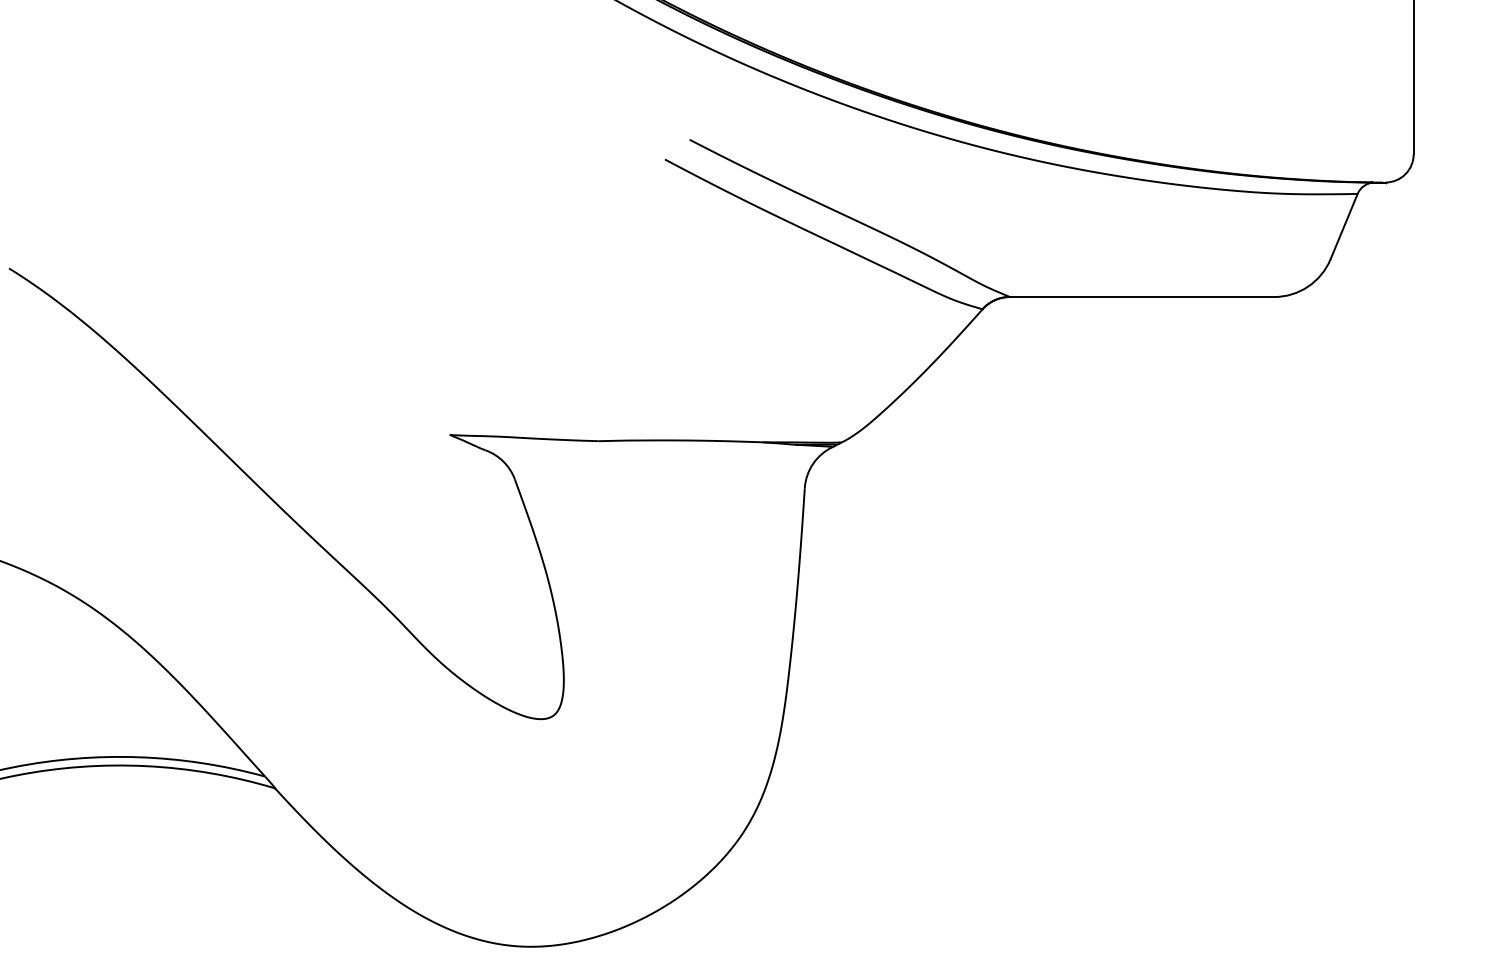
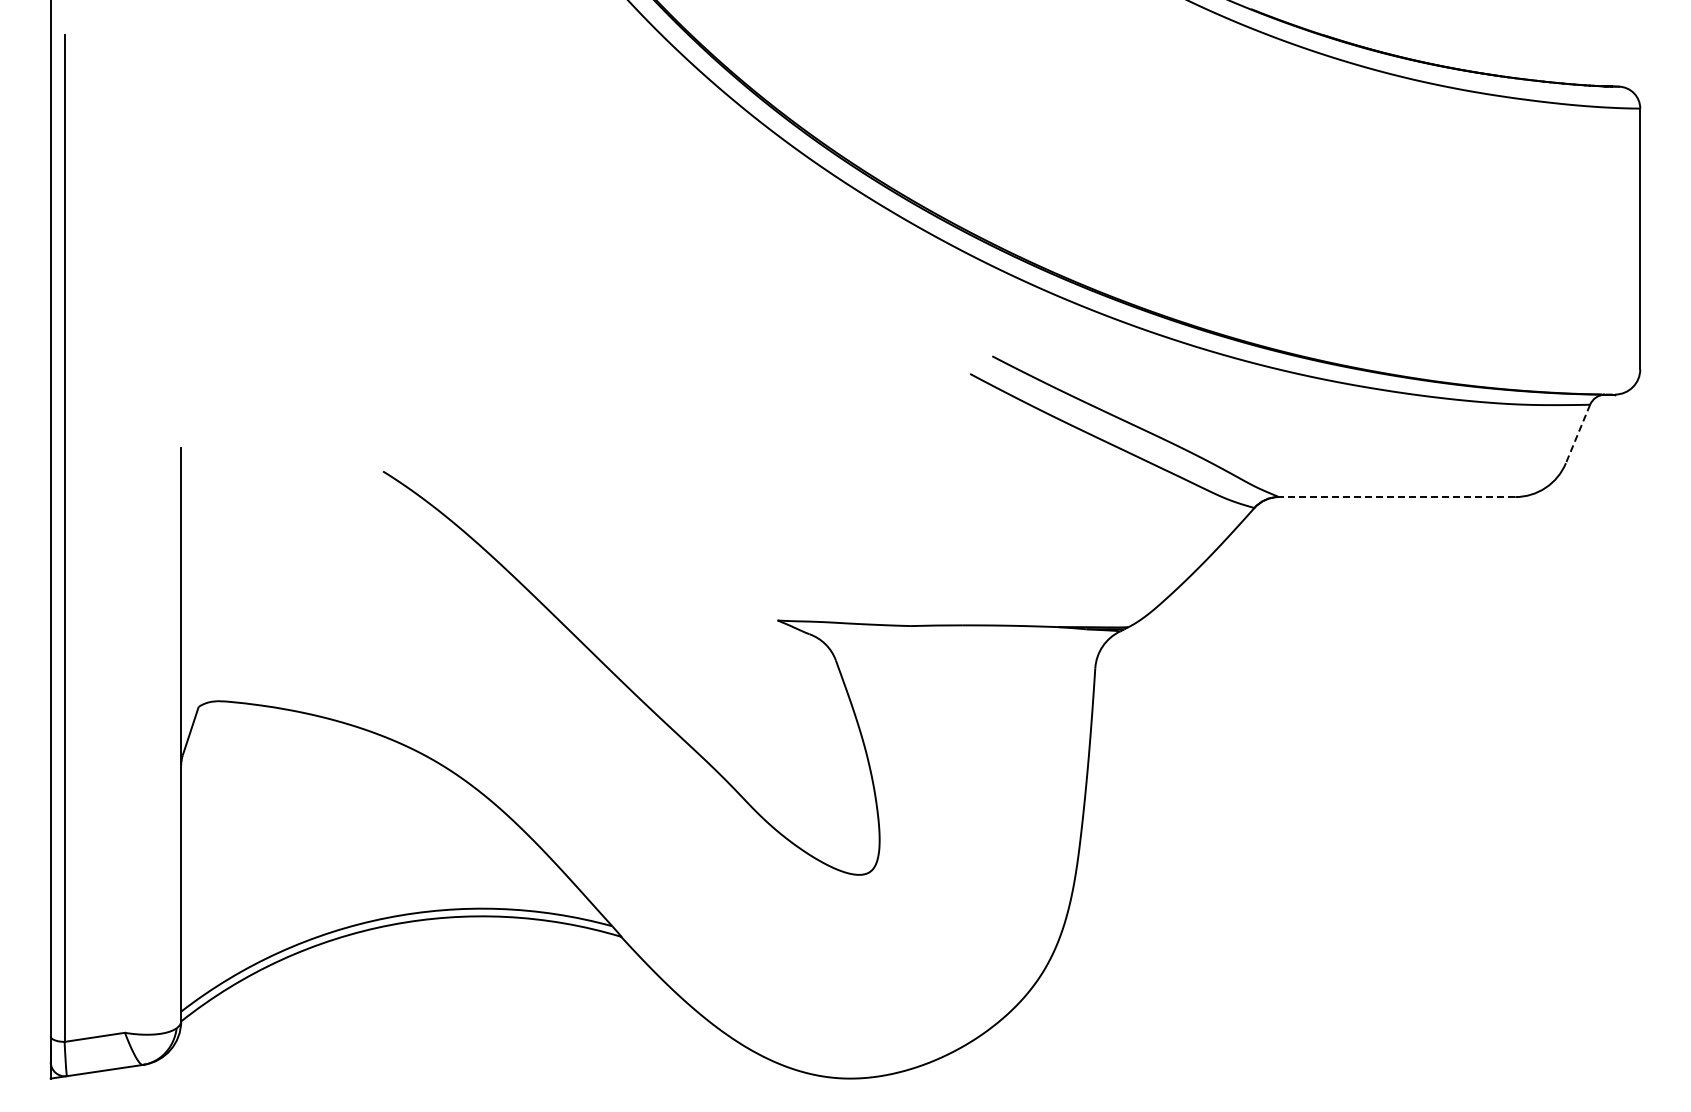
line: (1344, 226) -> (1578, 433), solid -> dashed
line: (1141, 297) -> (1396, 497), solid -> dashed

